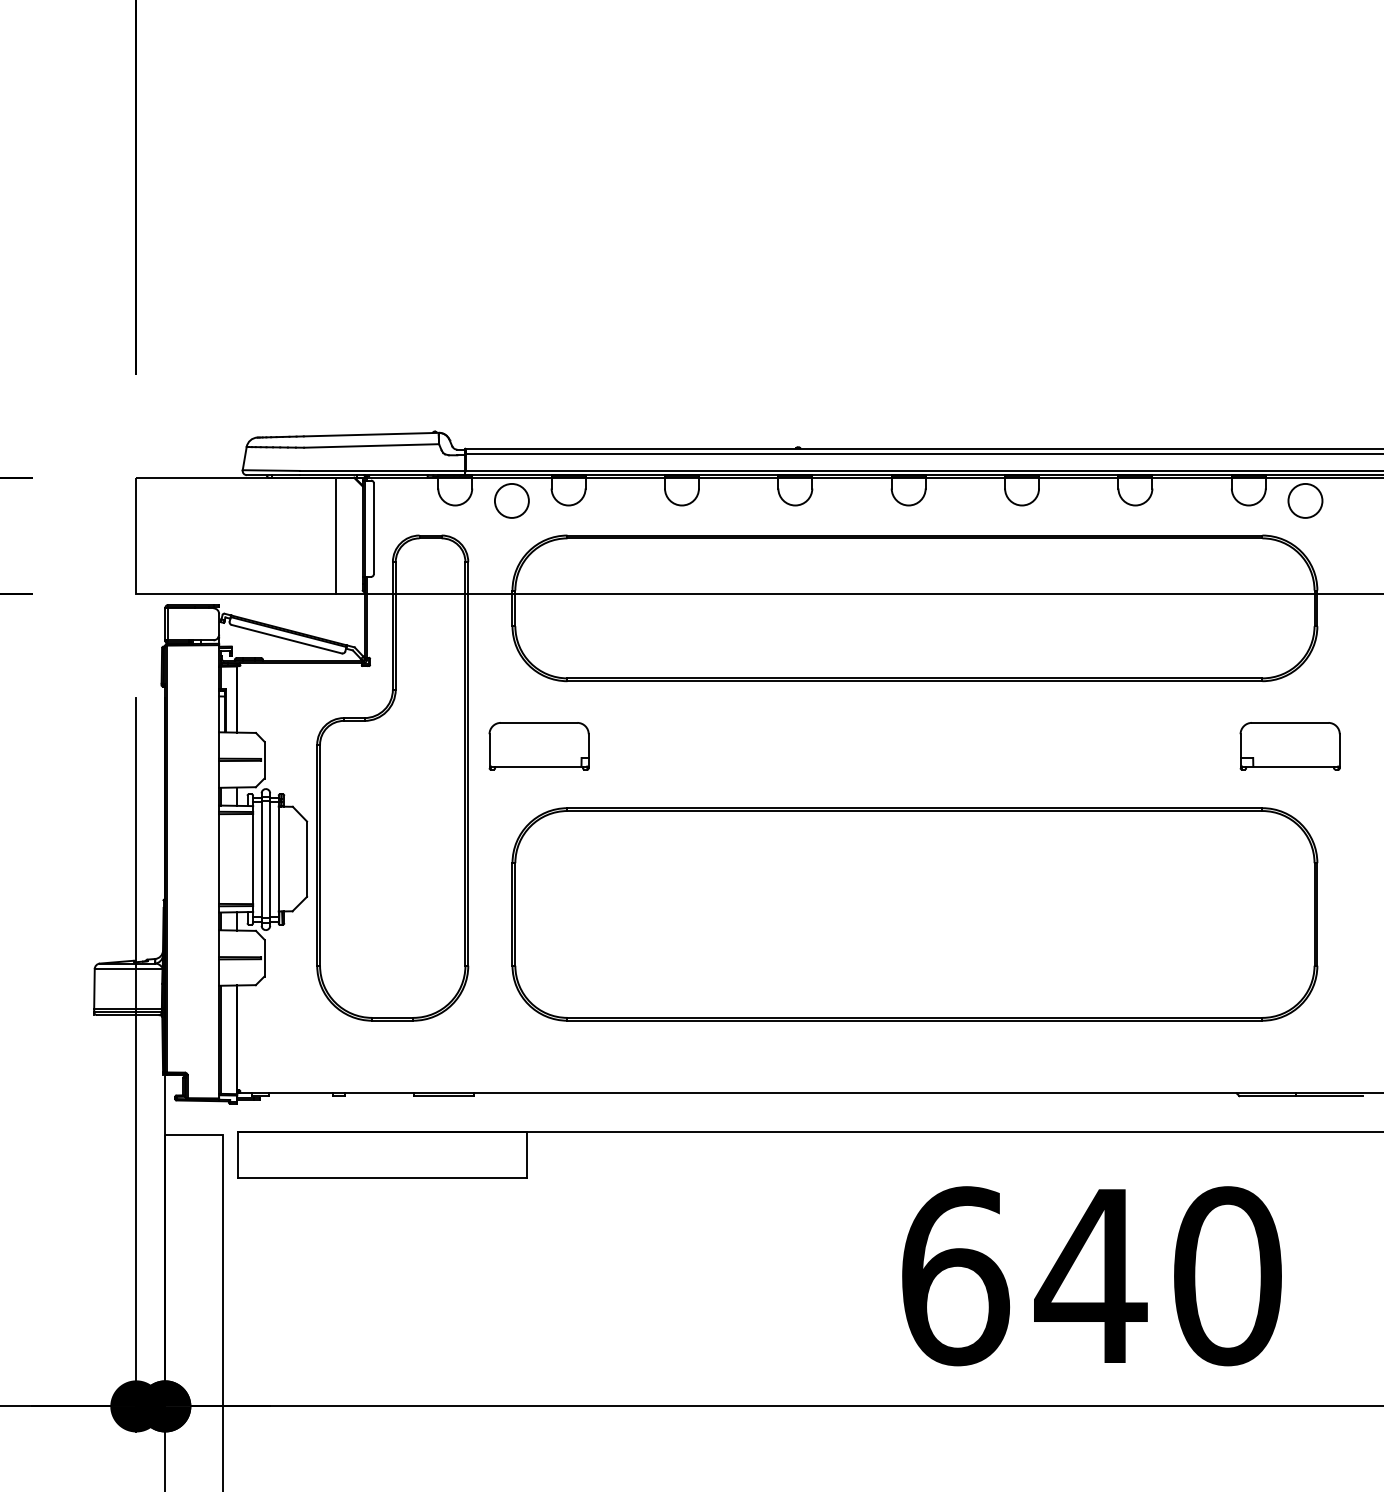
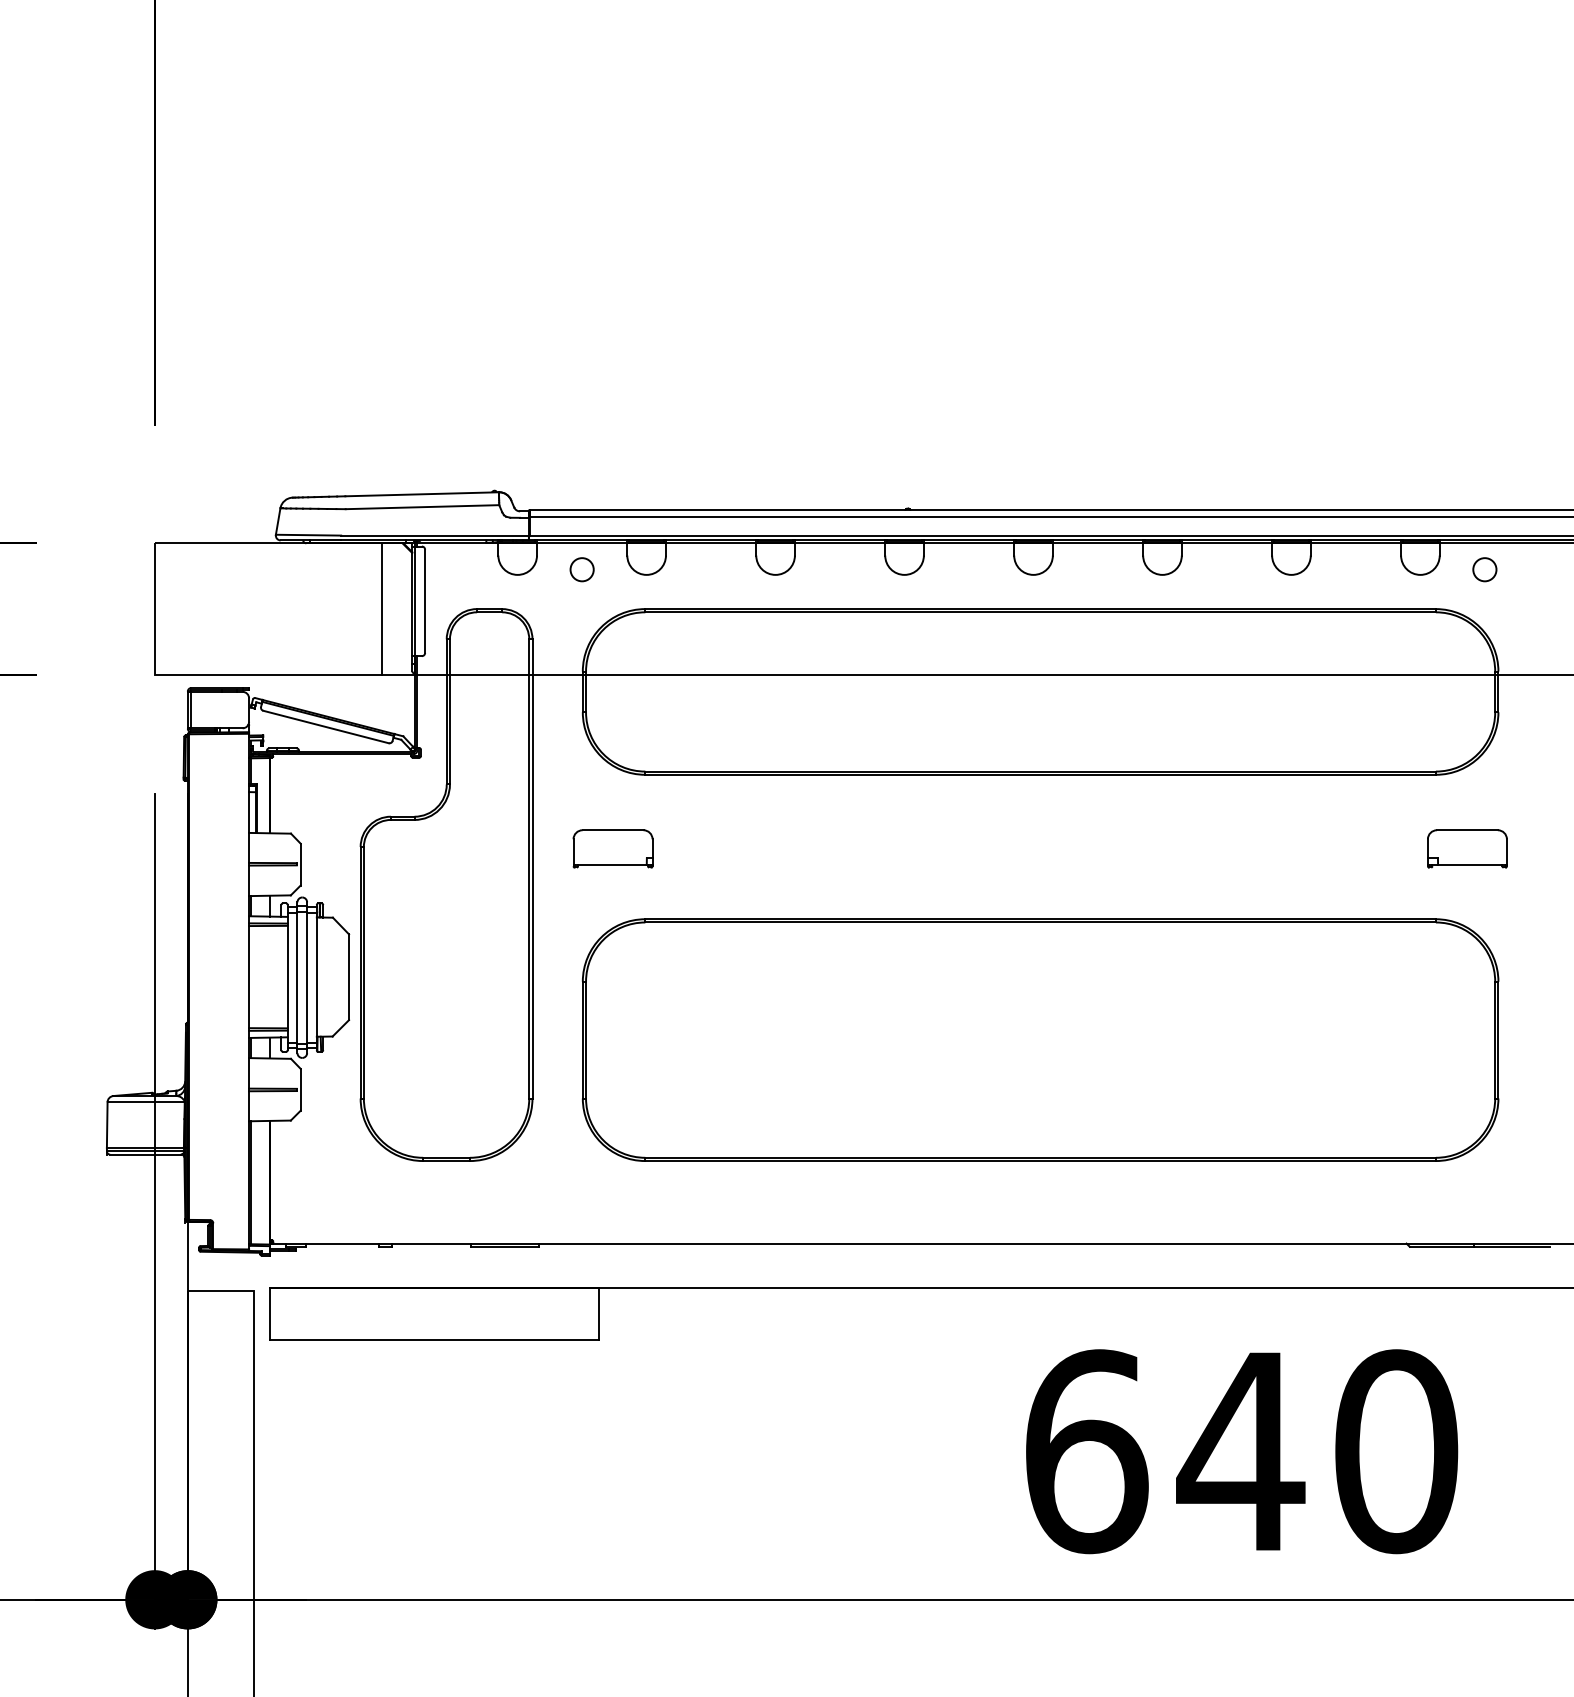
circle: (511, 500) -> (581, 569), size x0.6
circle: (1305, 500) -> (1484, 569), size x0.6
part: (538, 746) -> (612, 849), size x0.7
part: (1289, 746) -> (1466, 849), size x0.7

